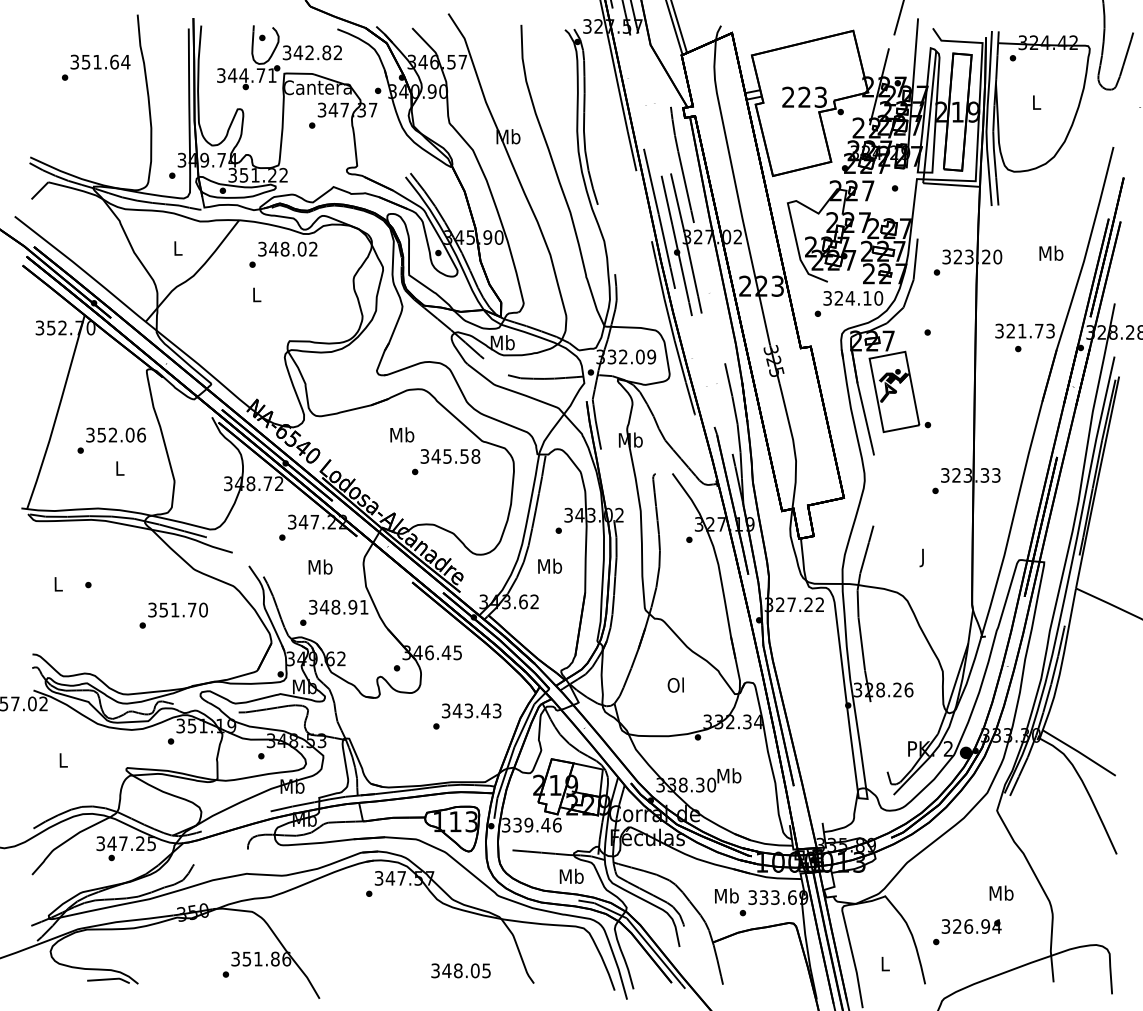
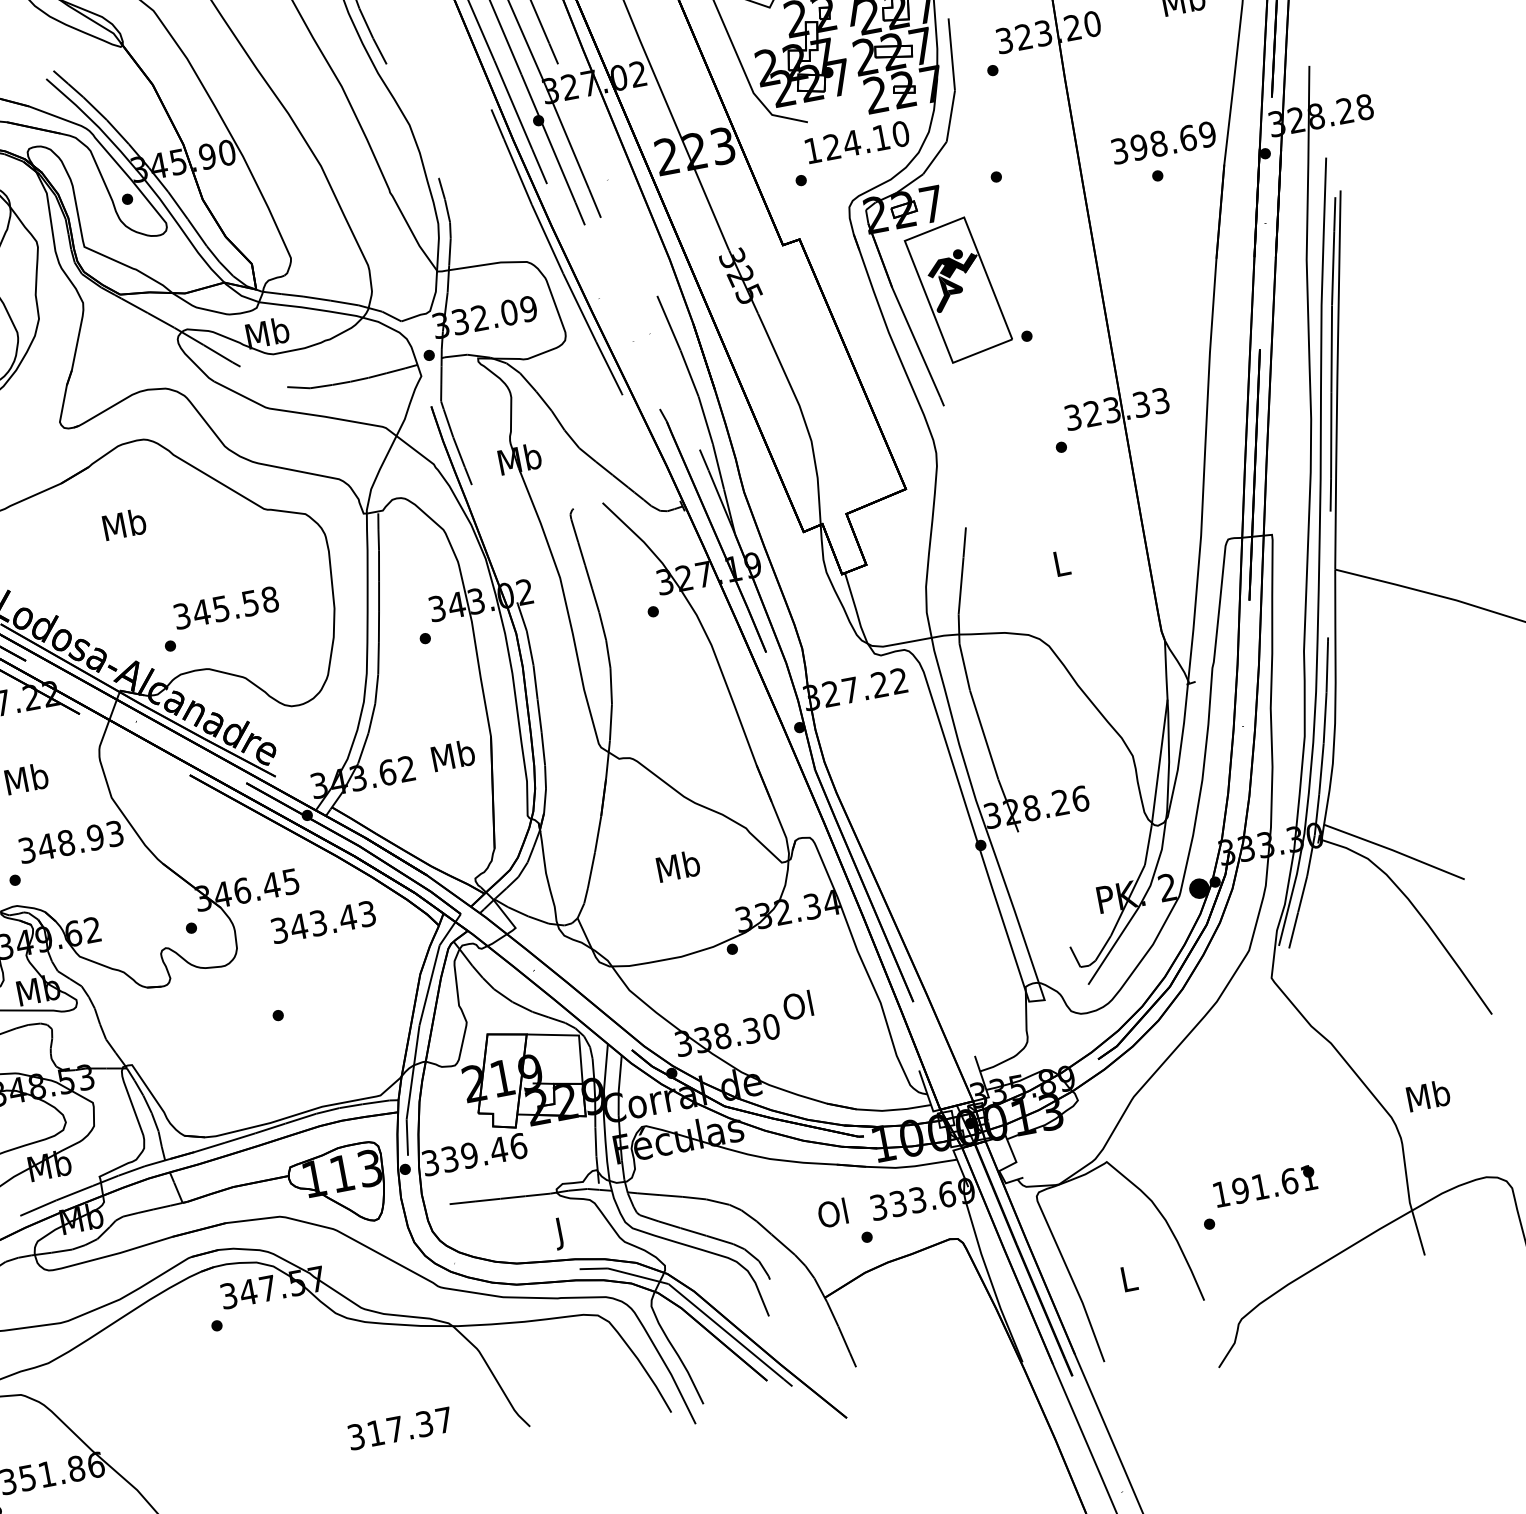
text: (827, 298) -> (812, 150), 324.10 -> 124.10
text: (1030, 330) -> (1172, 140), 321.73 -> 398.69
text: (446, 462) -> (221, 619), moved
text: (923, 557) -> (1062, 565), J -> L
text: (550, 565) -> (453, 754), moved
text: (364, 606) -> (115, 832), 348.91 -> 348.93
text: (676, 684) -> (678, 865), Ol -> Mb
text: (471, 710) -> (323, 921), moved
text: (729, 775) -> (799, 1004), Mb -> Ol
text: (571, 877) -> (560, 1231), Mb -> J
text: (1001, 892) -> (1428, 1094), moved
text: (726, 895) -> (833, 1212), Mb -> Ol
text: (971, 926) -> (1265, 1186), 326.94 -> 191.61
text: (466, 970) -> (409, 1426), 348.05 -> 317.37

